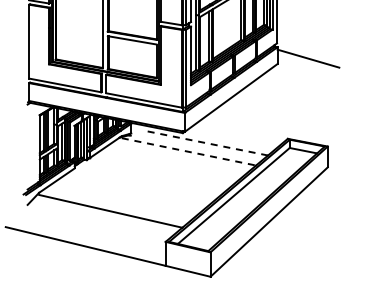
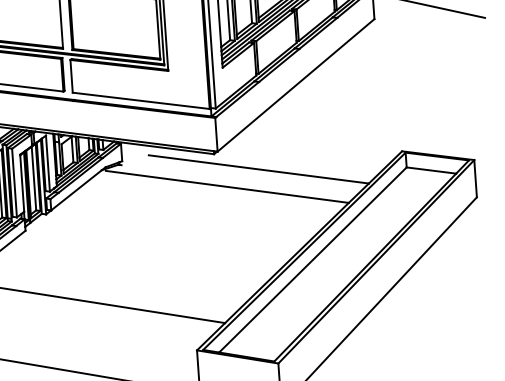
line: (206, 143) -> (257, 169), dashed -> solid
line: (188, 151) -> (226, 186), dashed -> solid

